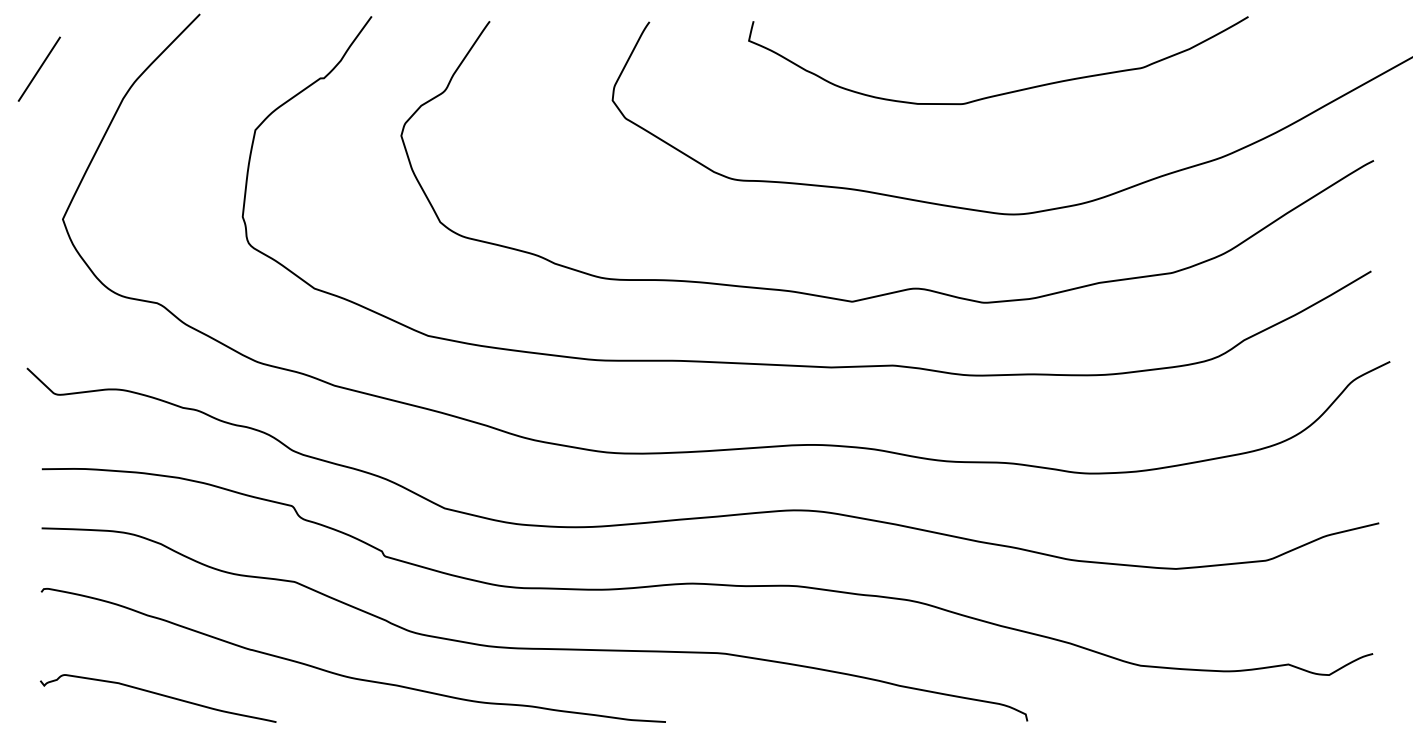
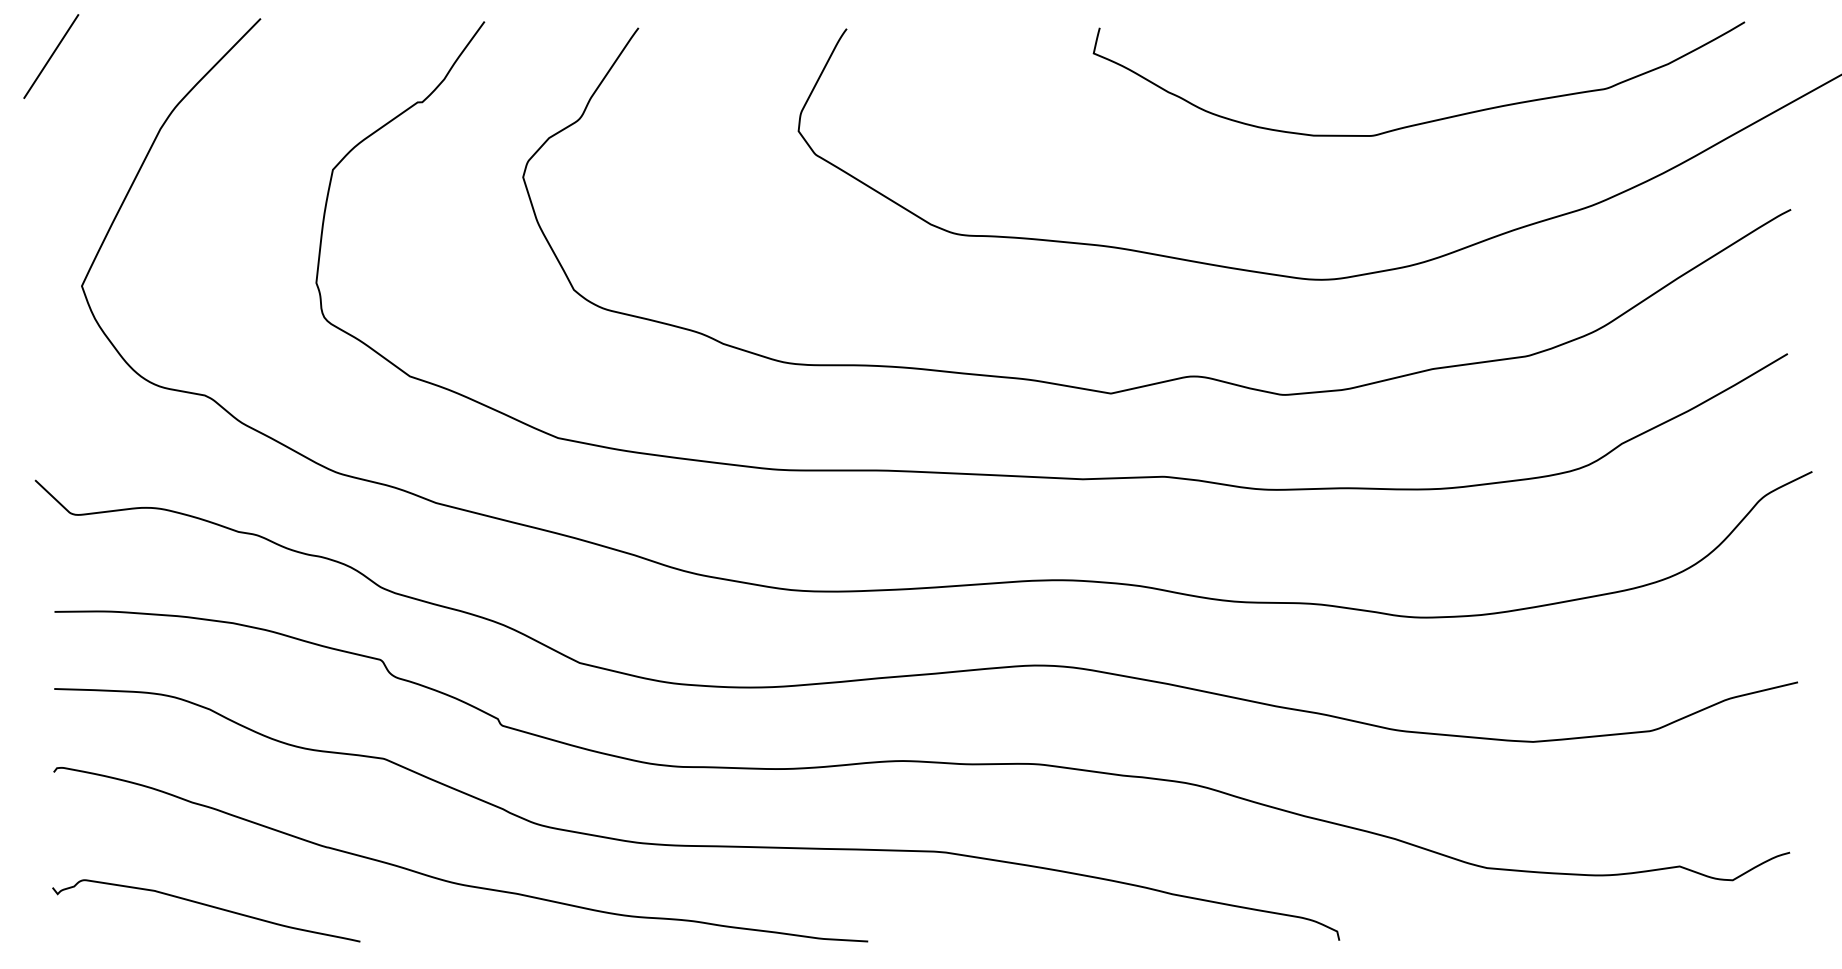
line: (38, 68) -> (50, 55), moved
curve: (1004, 92) -> (1426, 120), moved

